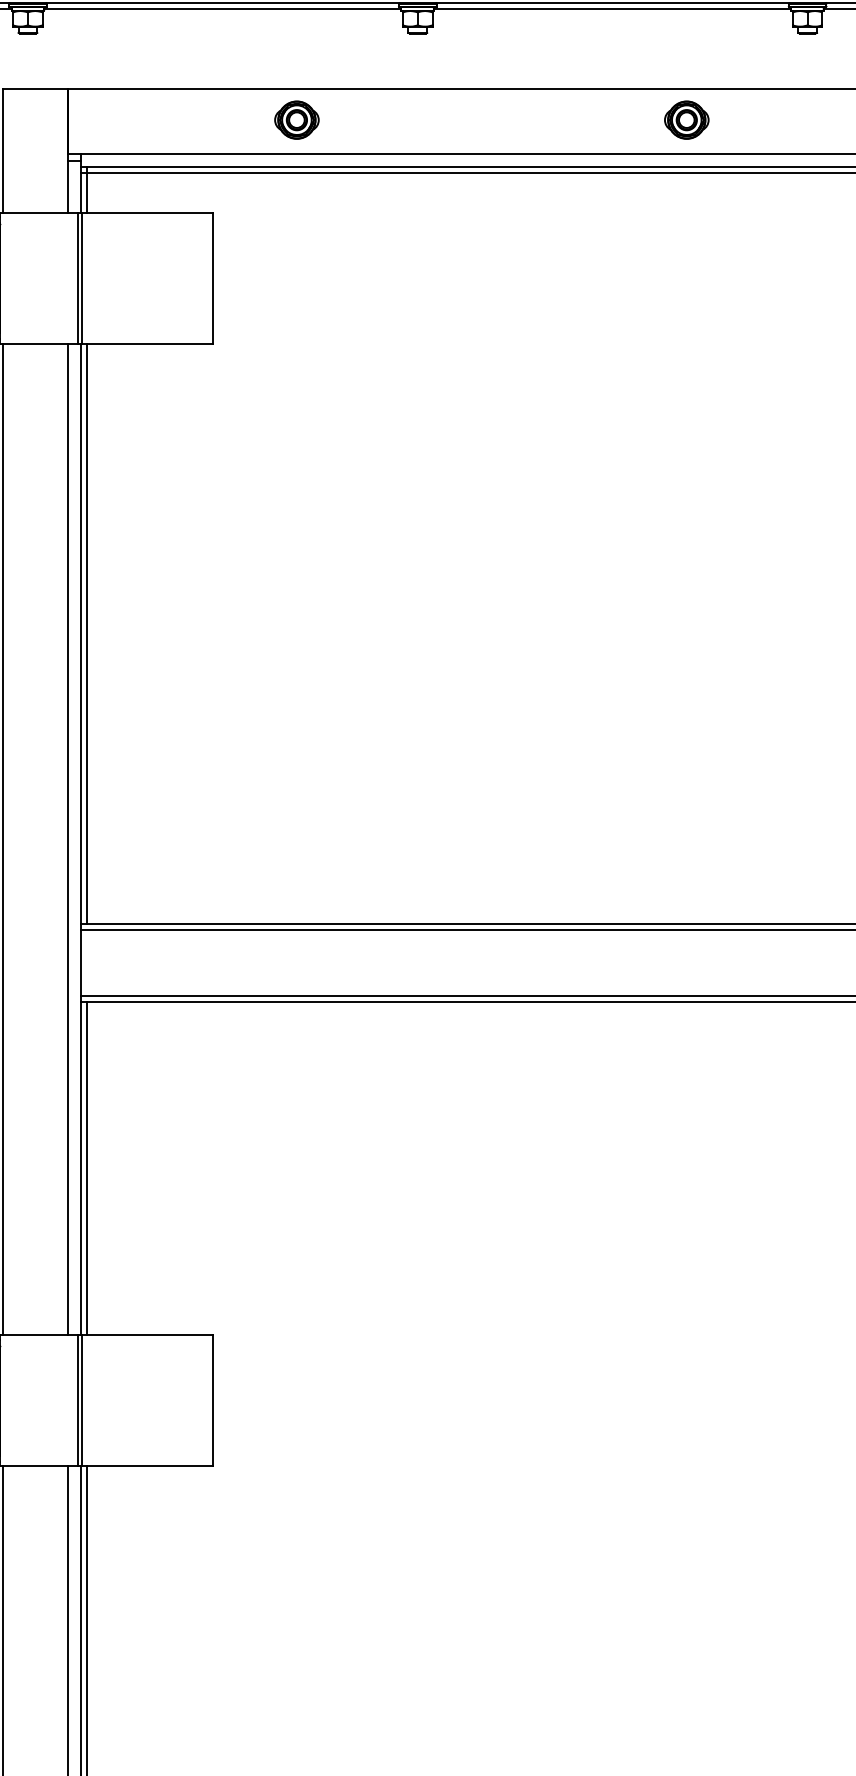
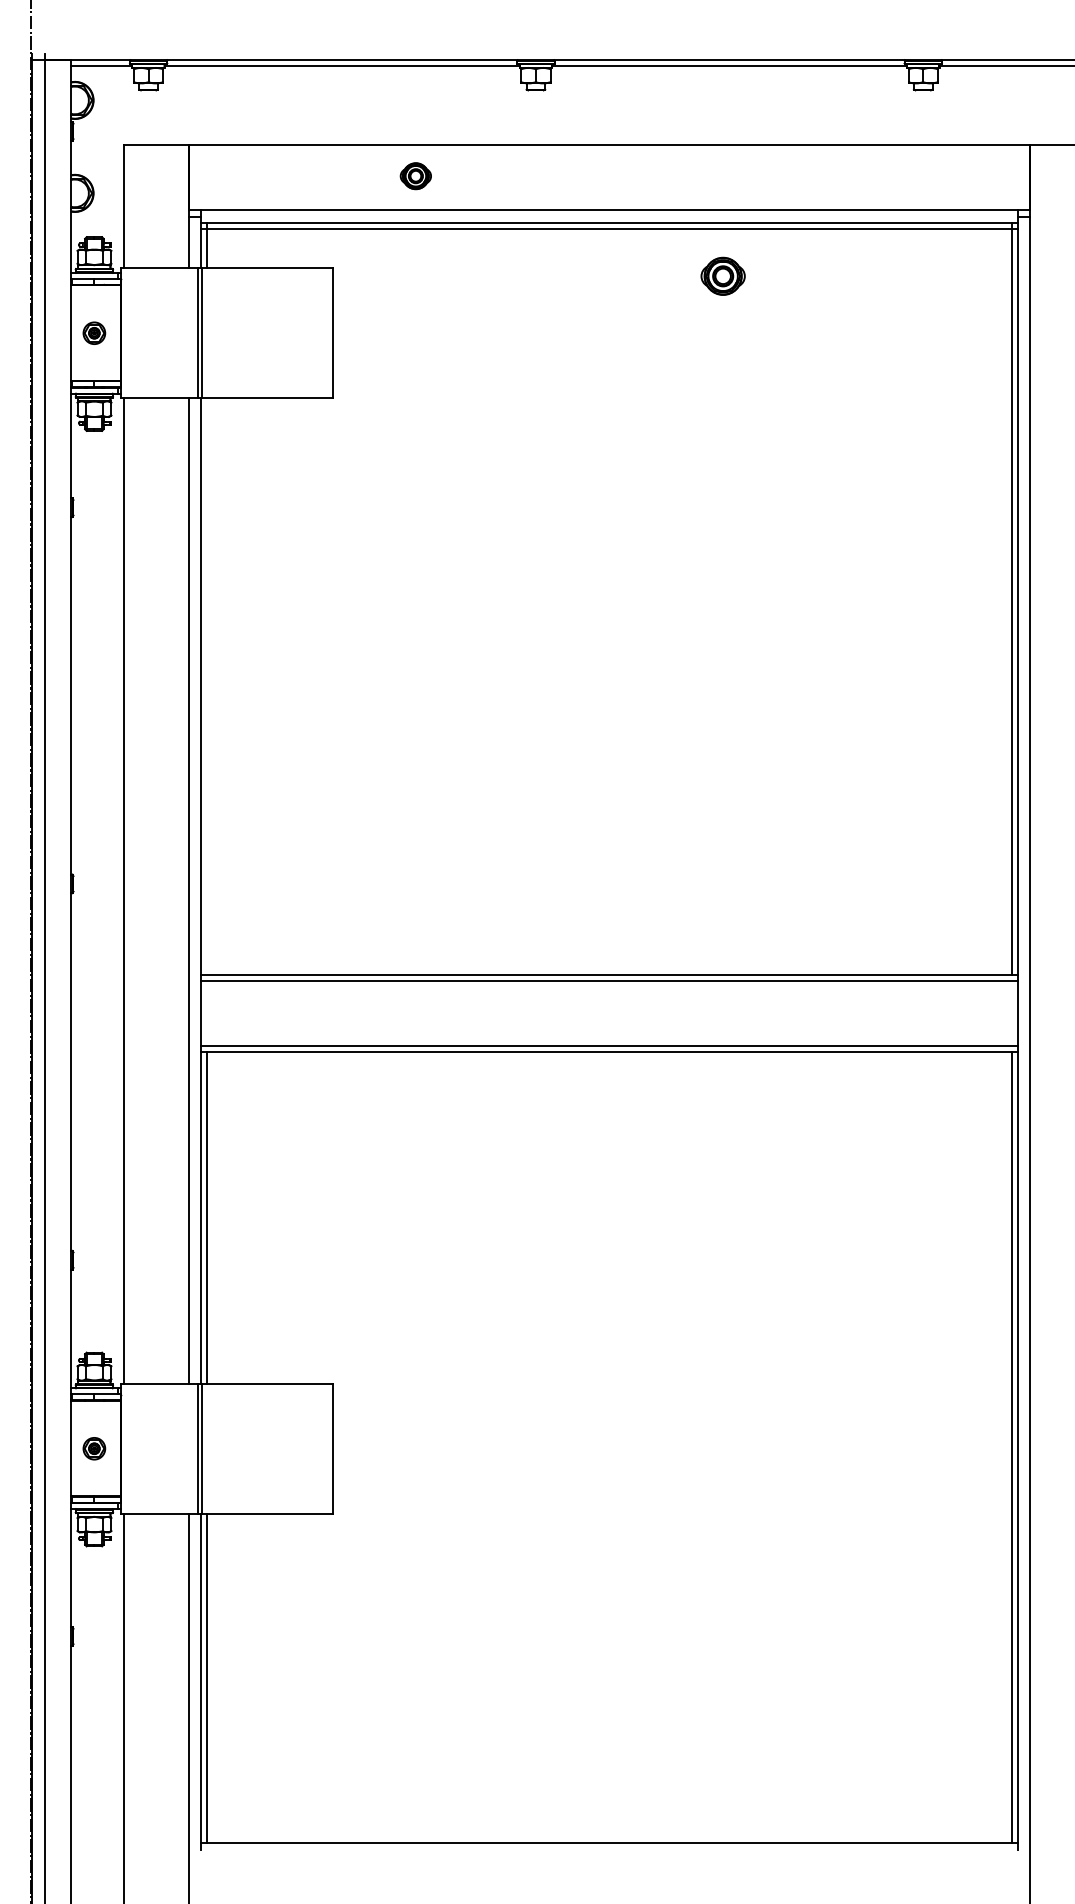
part: (296, 119) -> (415, 175), size x0.7
part: (686, 119) -> (722, 275), moved
line: (87, 633) -> (207, 686), removed

